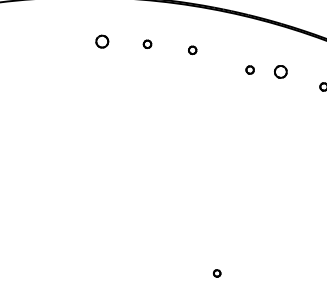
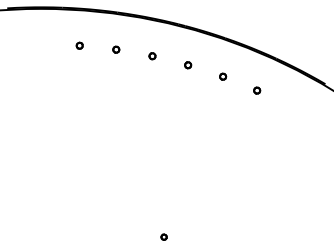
part: (101, 41) -> (79, 45), size x0.62
part: (250, 70) -> (188, 65), moved
part: (281, 71) -> (223, 76), size x0.62

